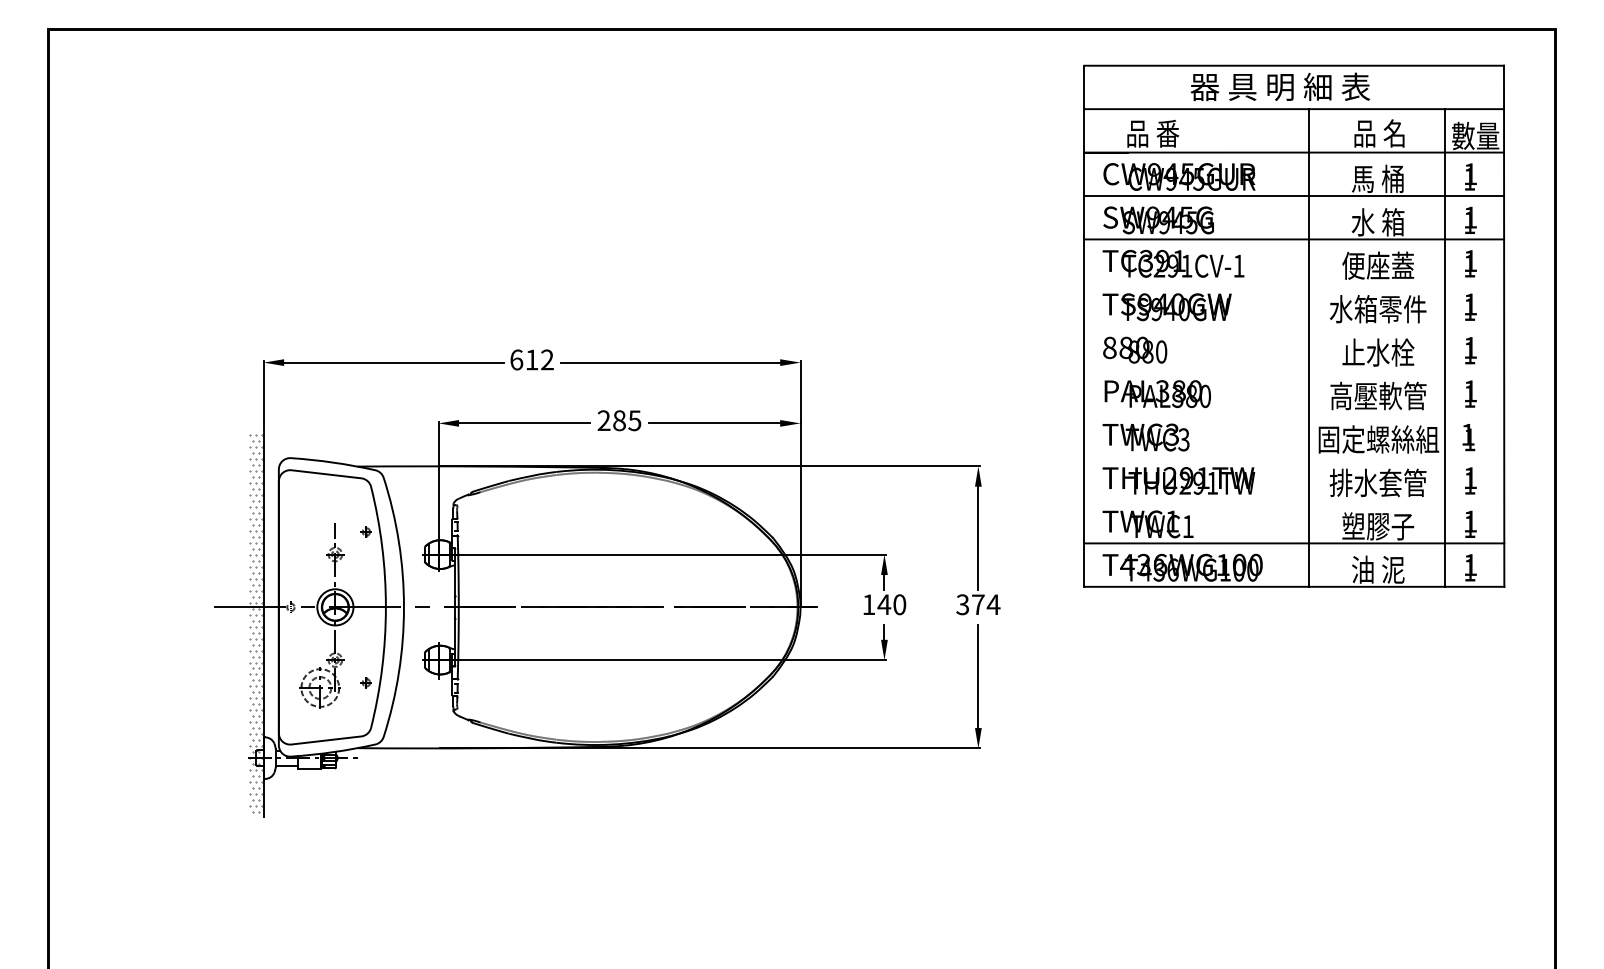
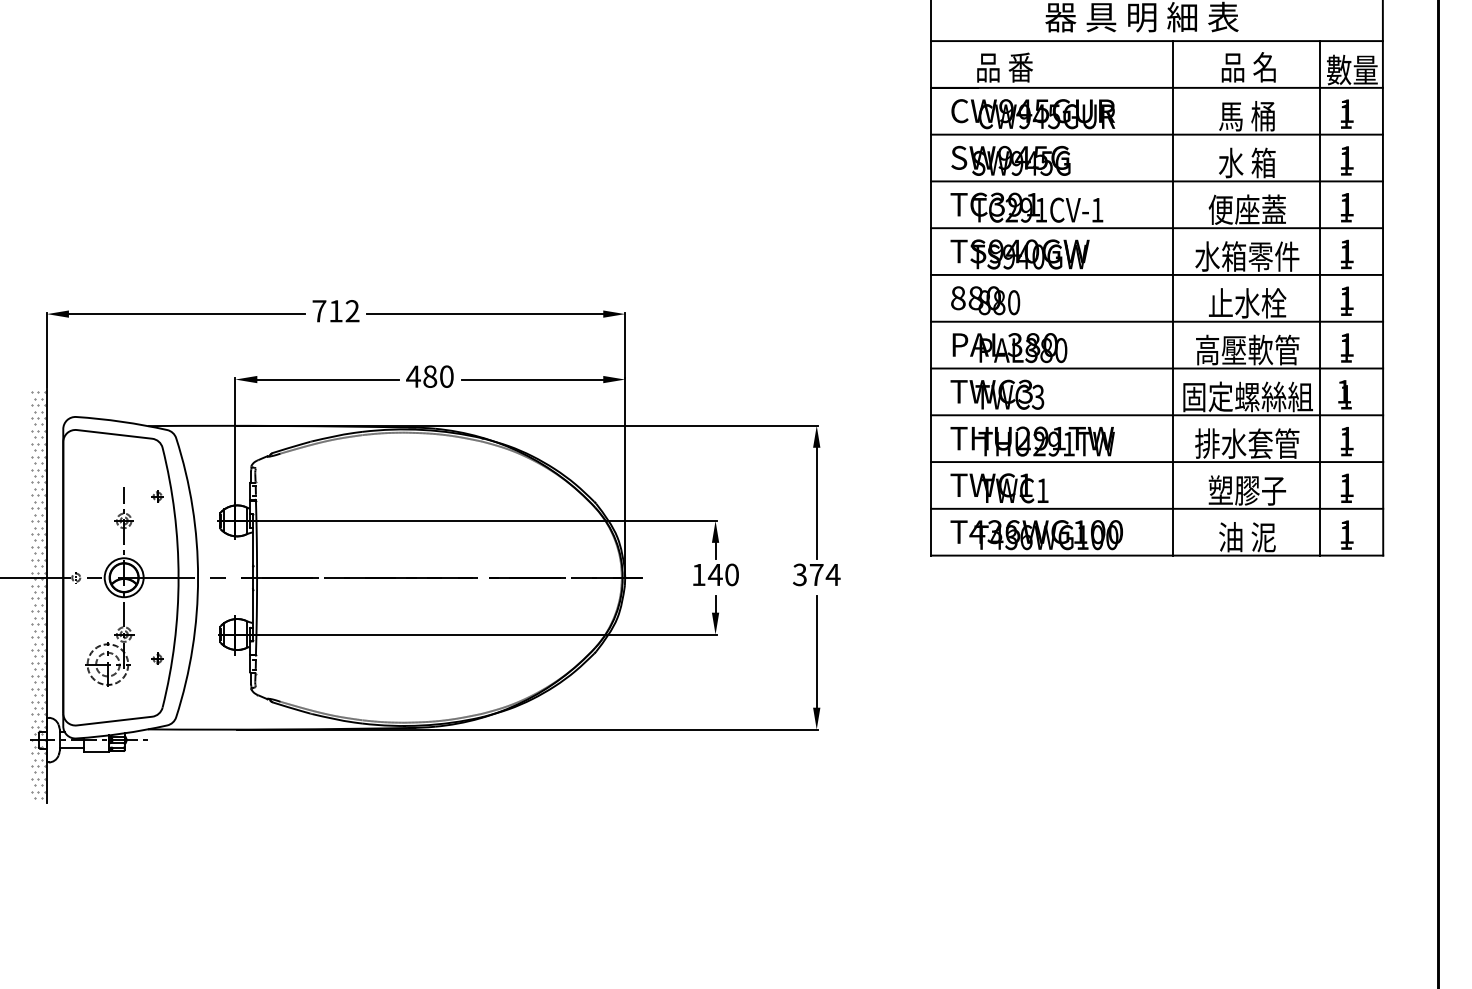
line: (1294, 282) -> (1157, 227), added
line: (1294, 326) -> (1157, 275), added
text: (516, 359) -> (319, 310), 612 -> 712
line: (1294, 369) -> (1157, 321), added
line: (1294, 413) -> (1157, 368), added
text: (619, 420) -> (430, 376), 285 -> 480
line: (1294, 456) -> (1157, 415), added
line: (1294, 499) -> (1157, 461), added

